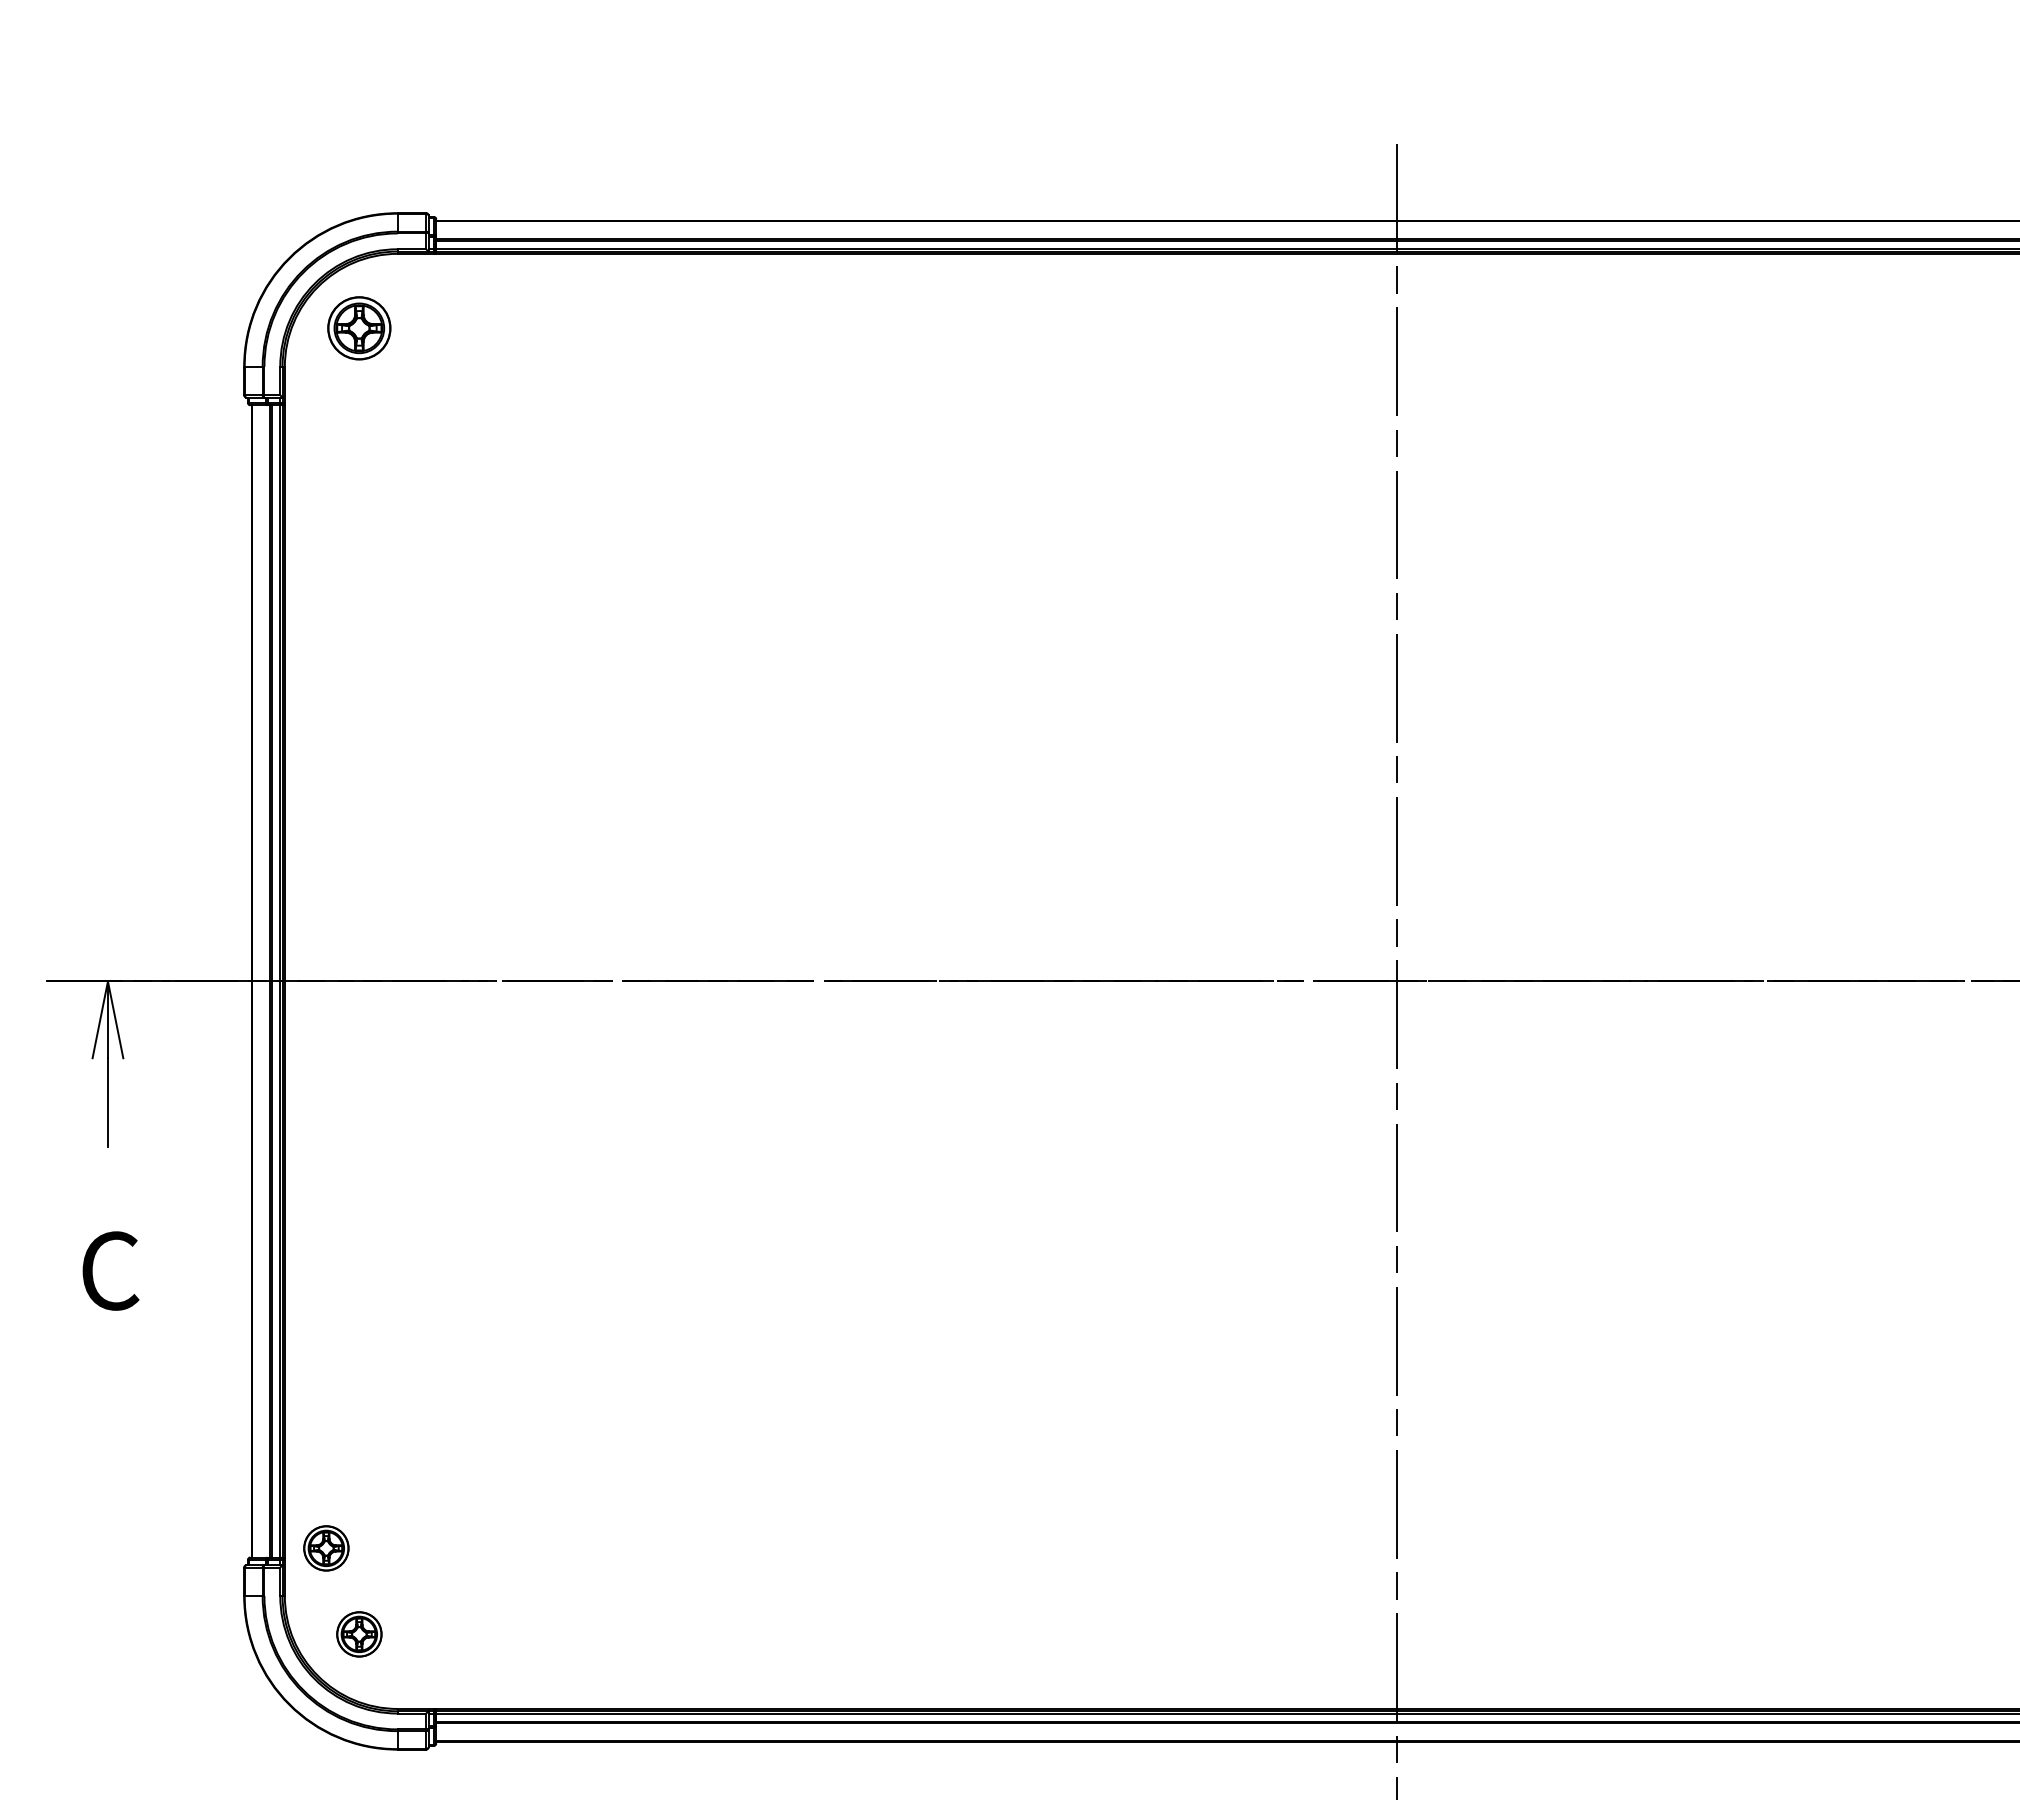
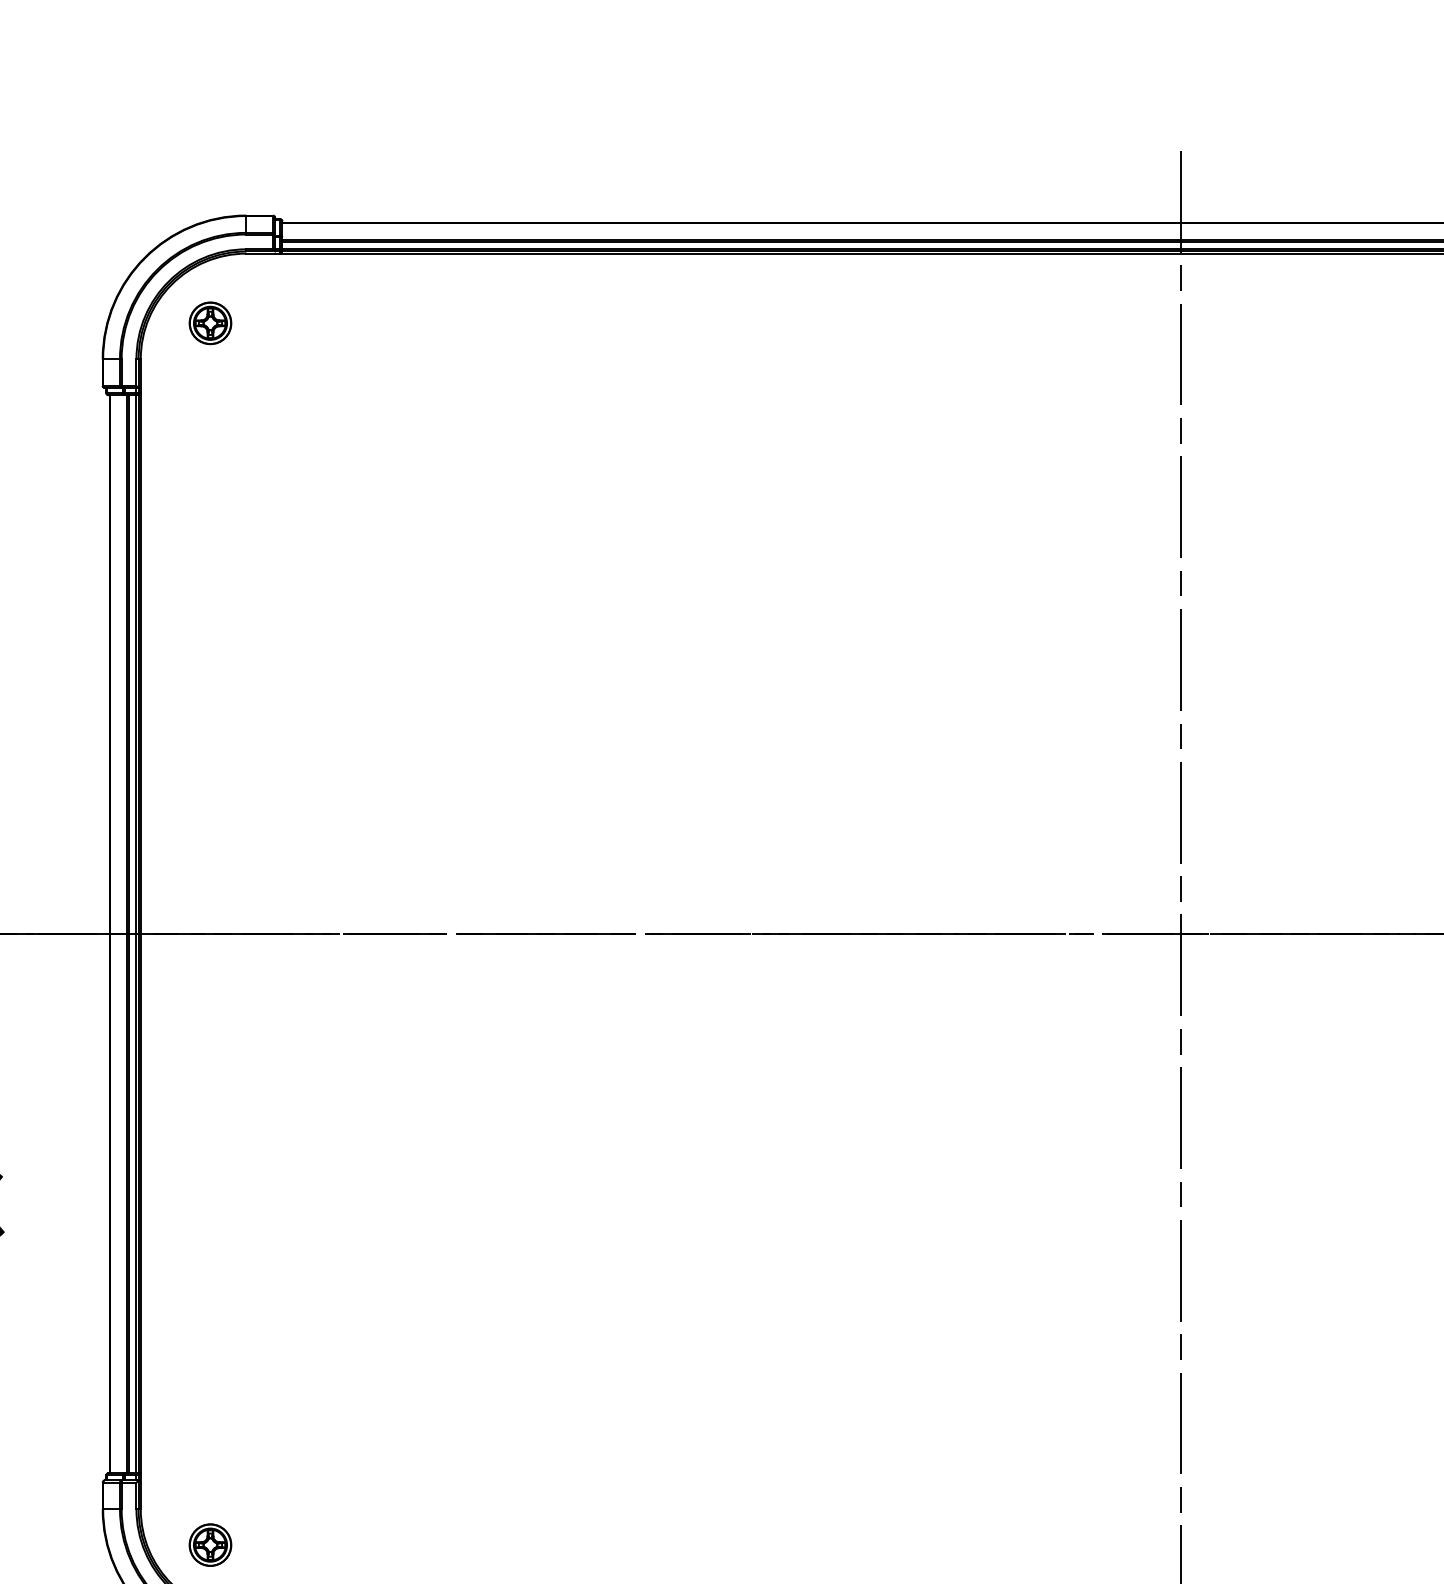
part: (359, 328) -> (210, 323), size x0.71
part: (326, 1548) -> (179, 1464), removed

